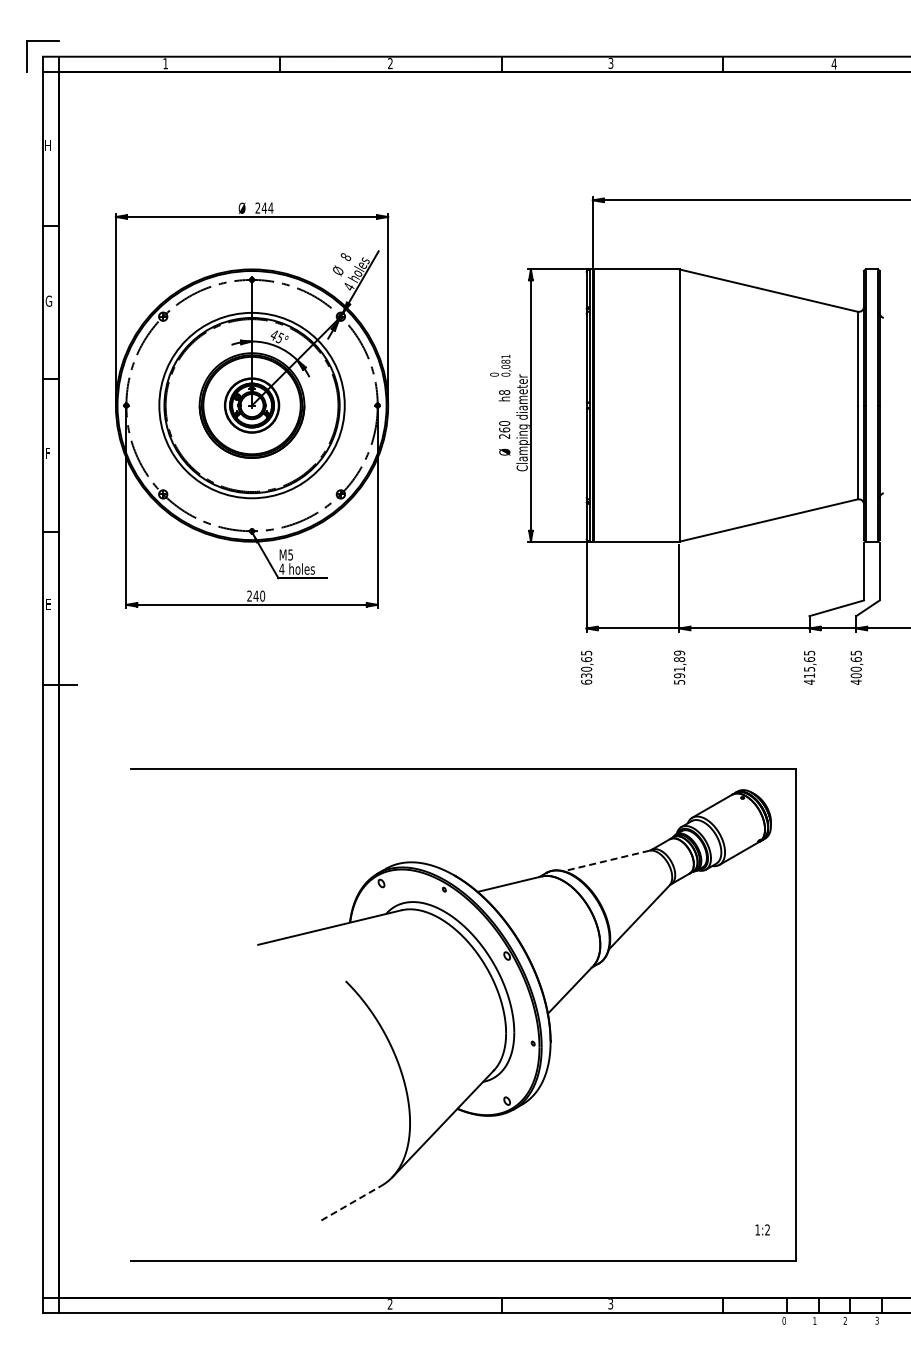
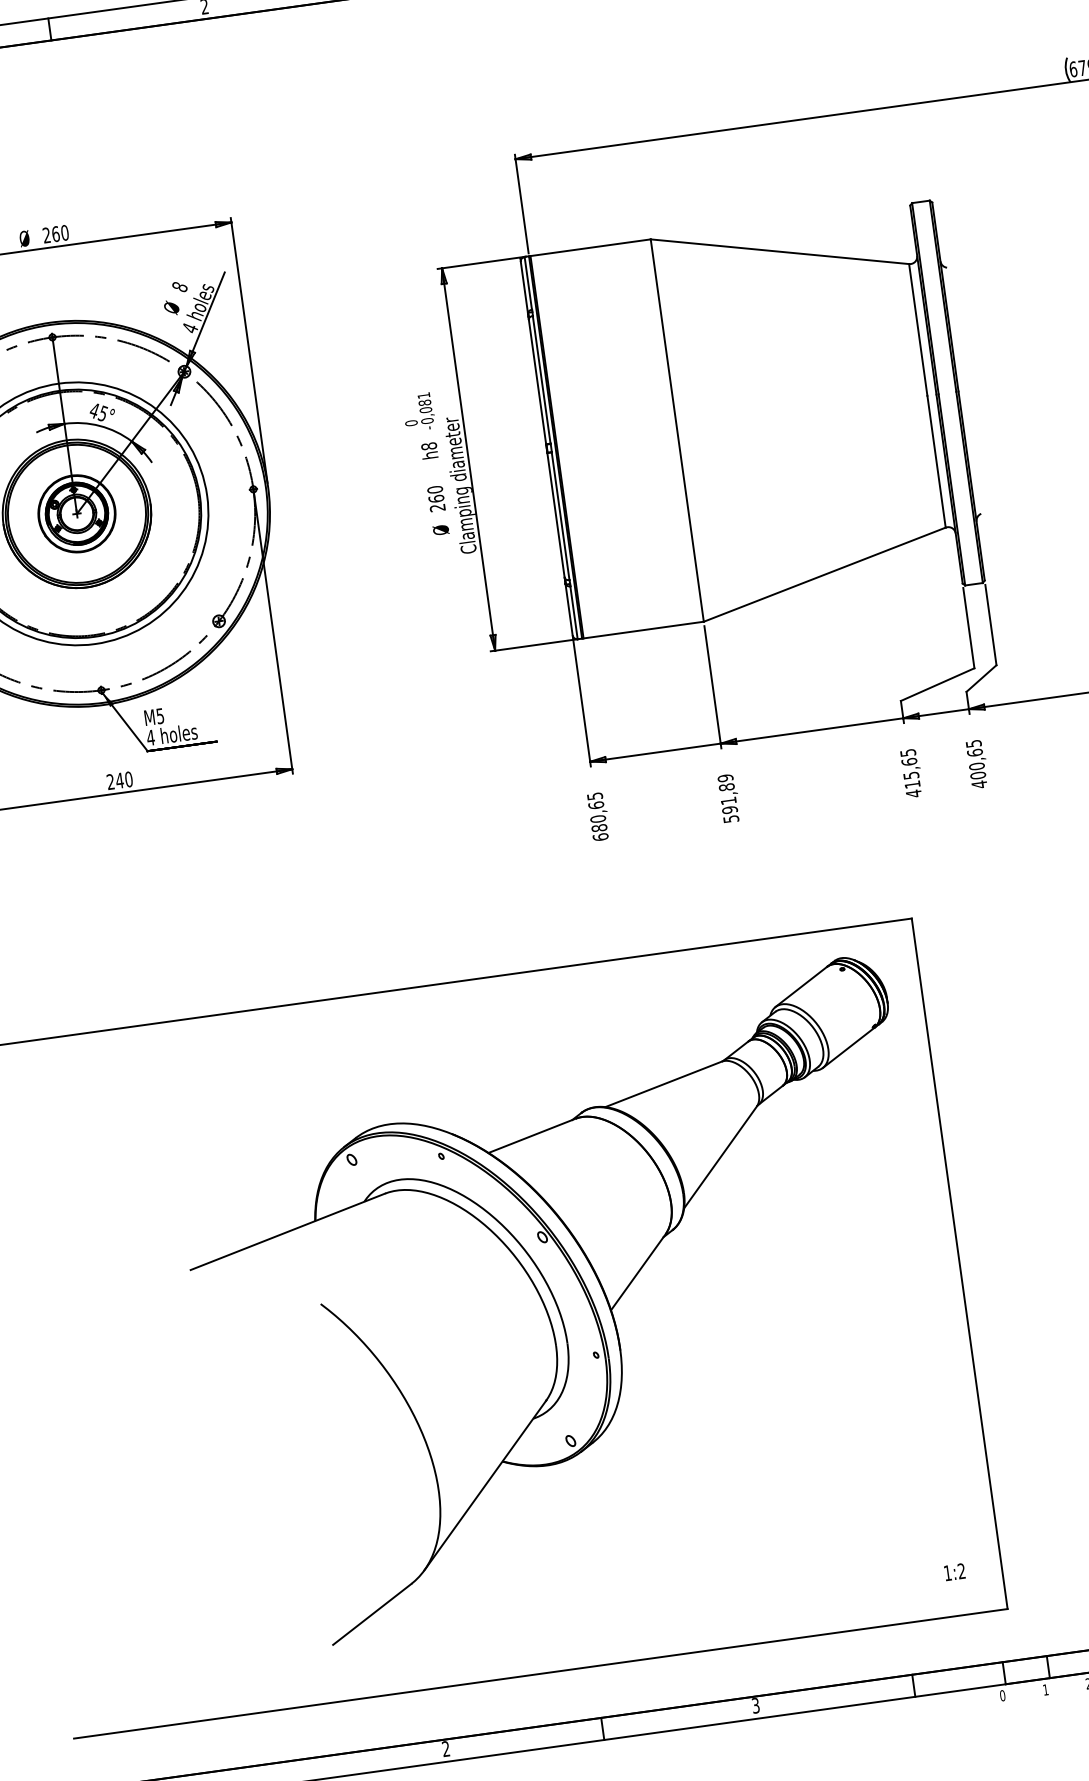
text: (267, 207) -> (60, 232), 244 -> 260
text: (586, 675) -> (599, 827), 630,65 -> 680,65
line: (606, 861) -> (663, 1085), dashed -> solid
line: (351, 1203) -> (372, 1615), dashed -> solid

